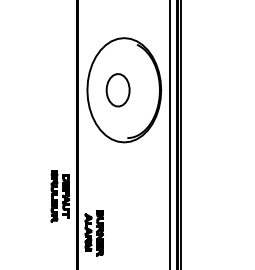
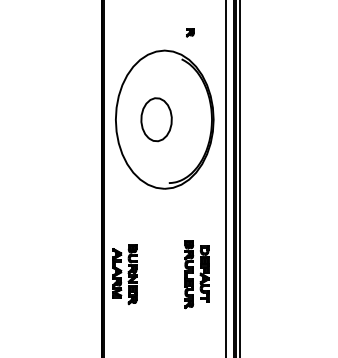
part: (143, 24) -> (190, 32), added
part: (59, 196) -> (196, 274), moved
part: (93, 233) -> (124, 274), moved

